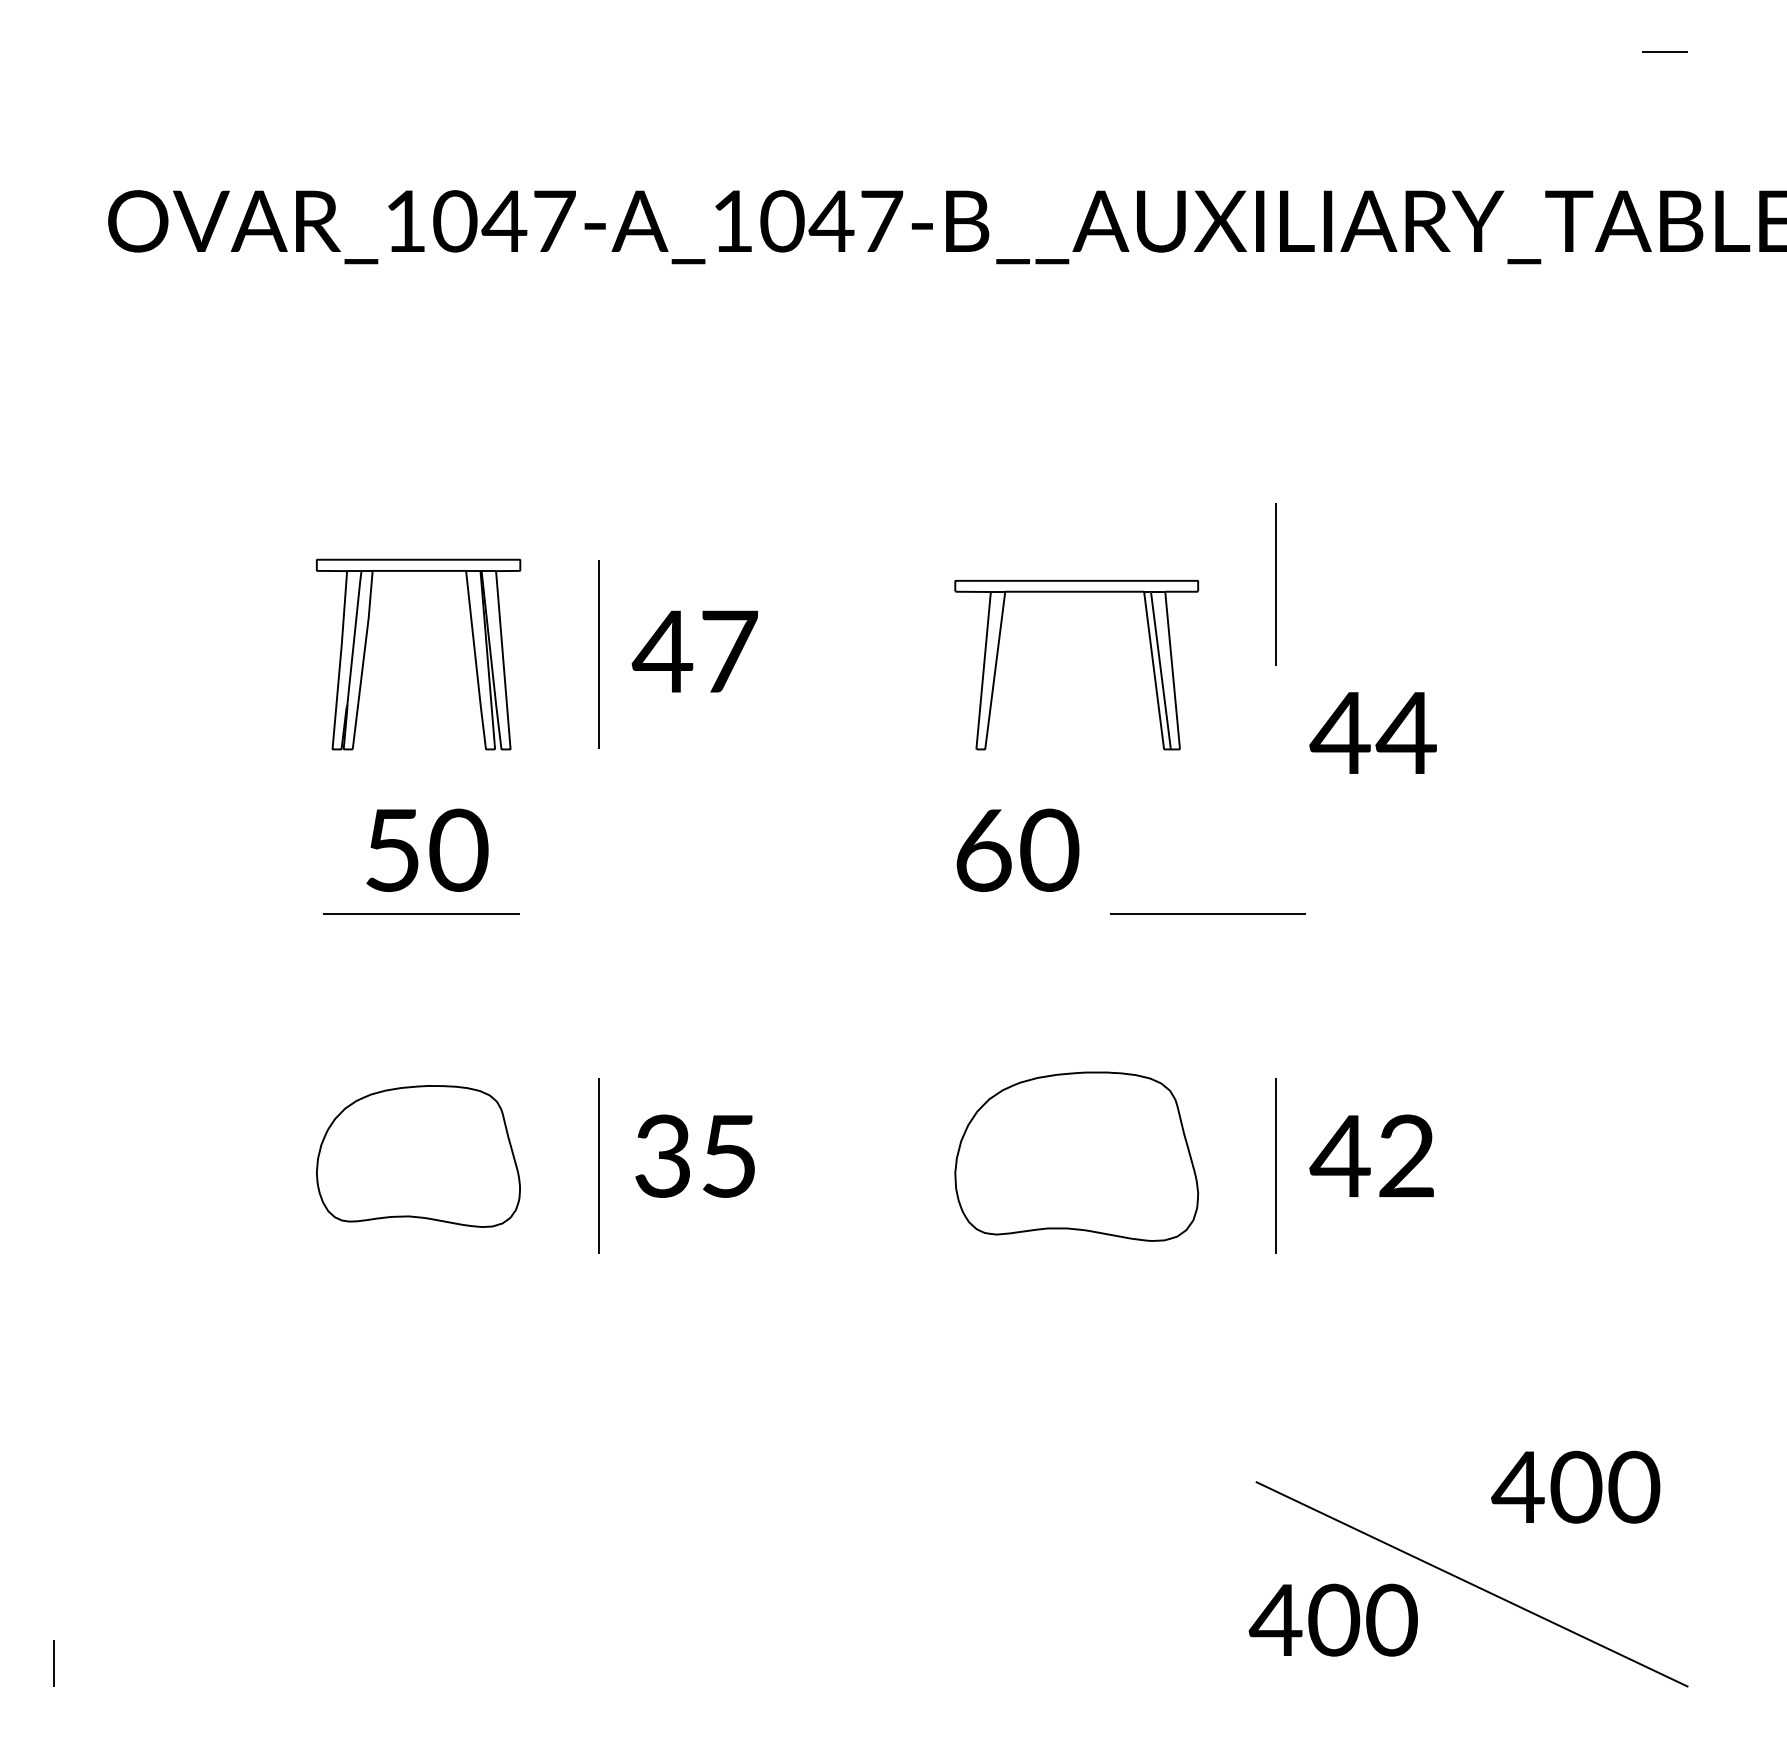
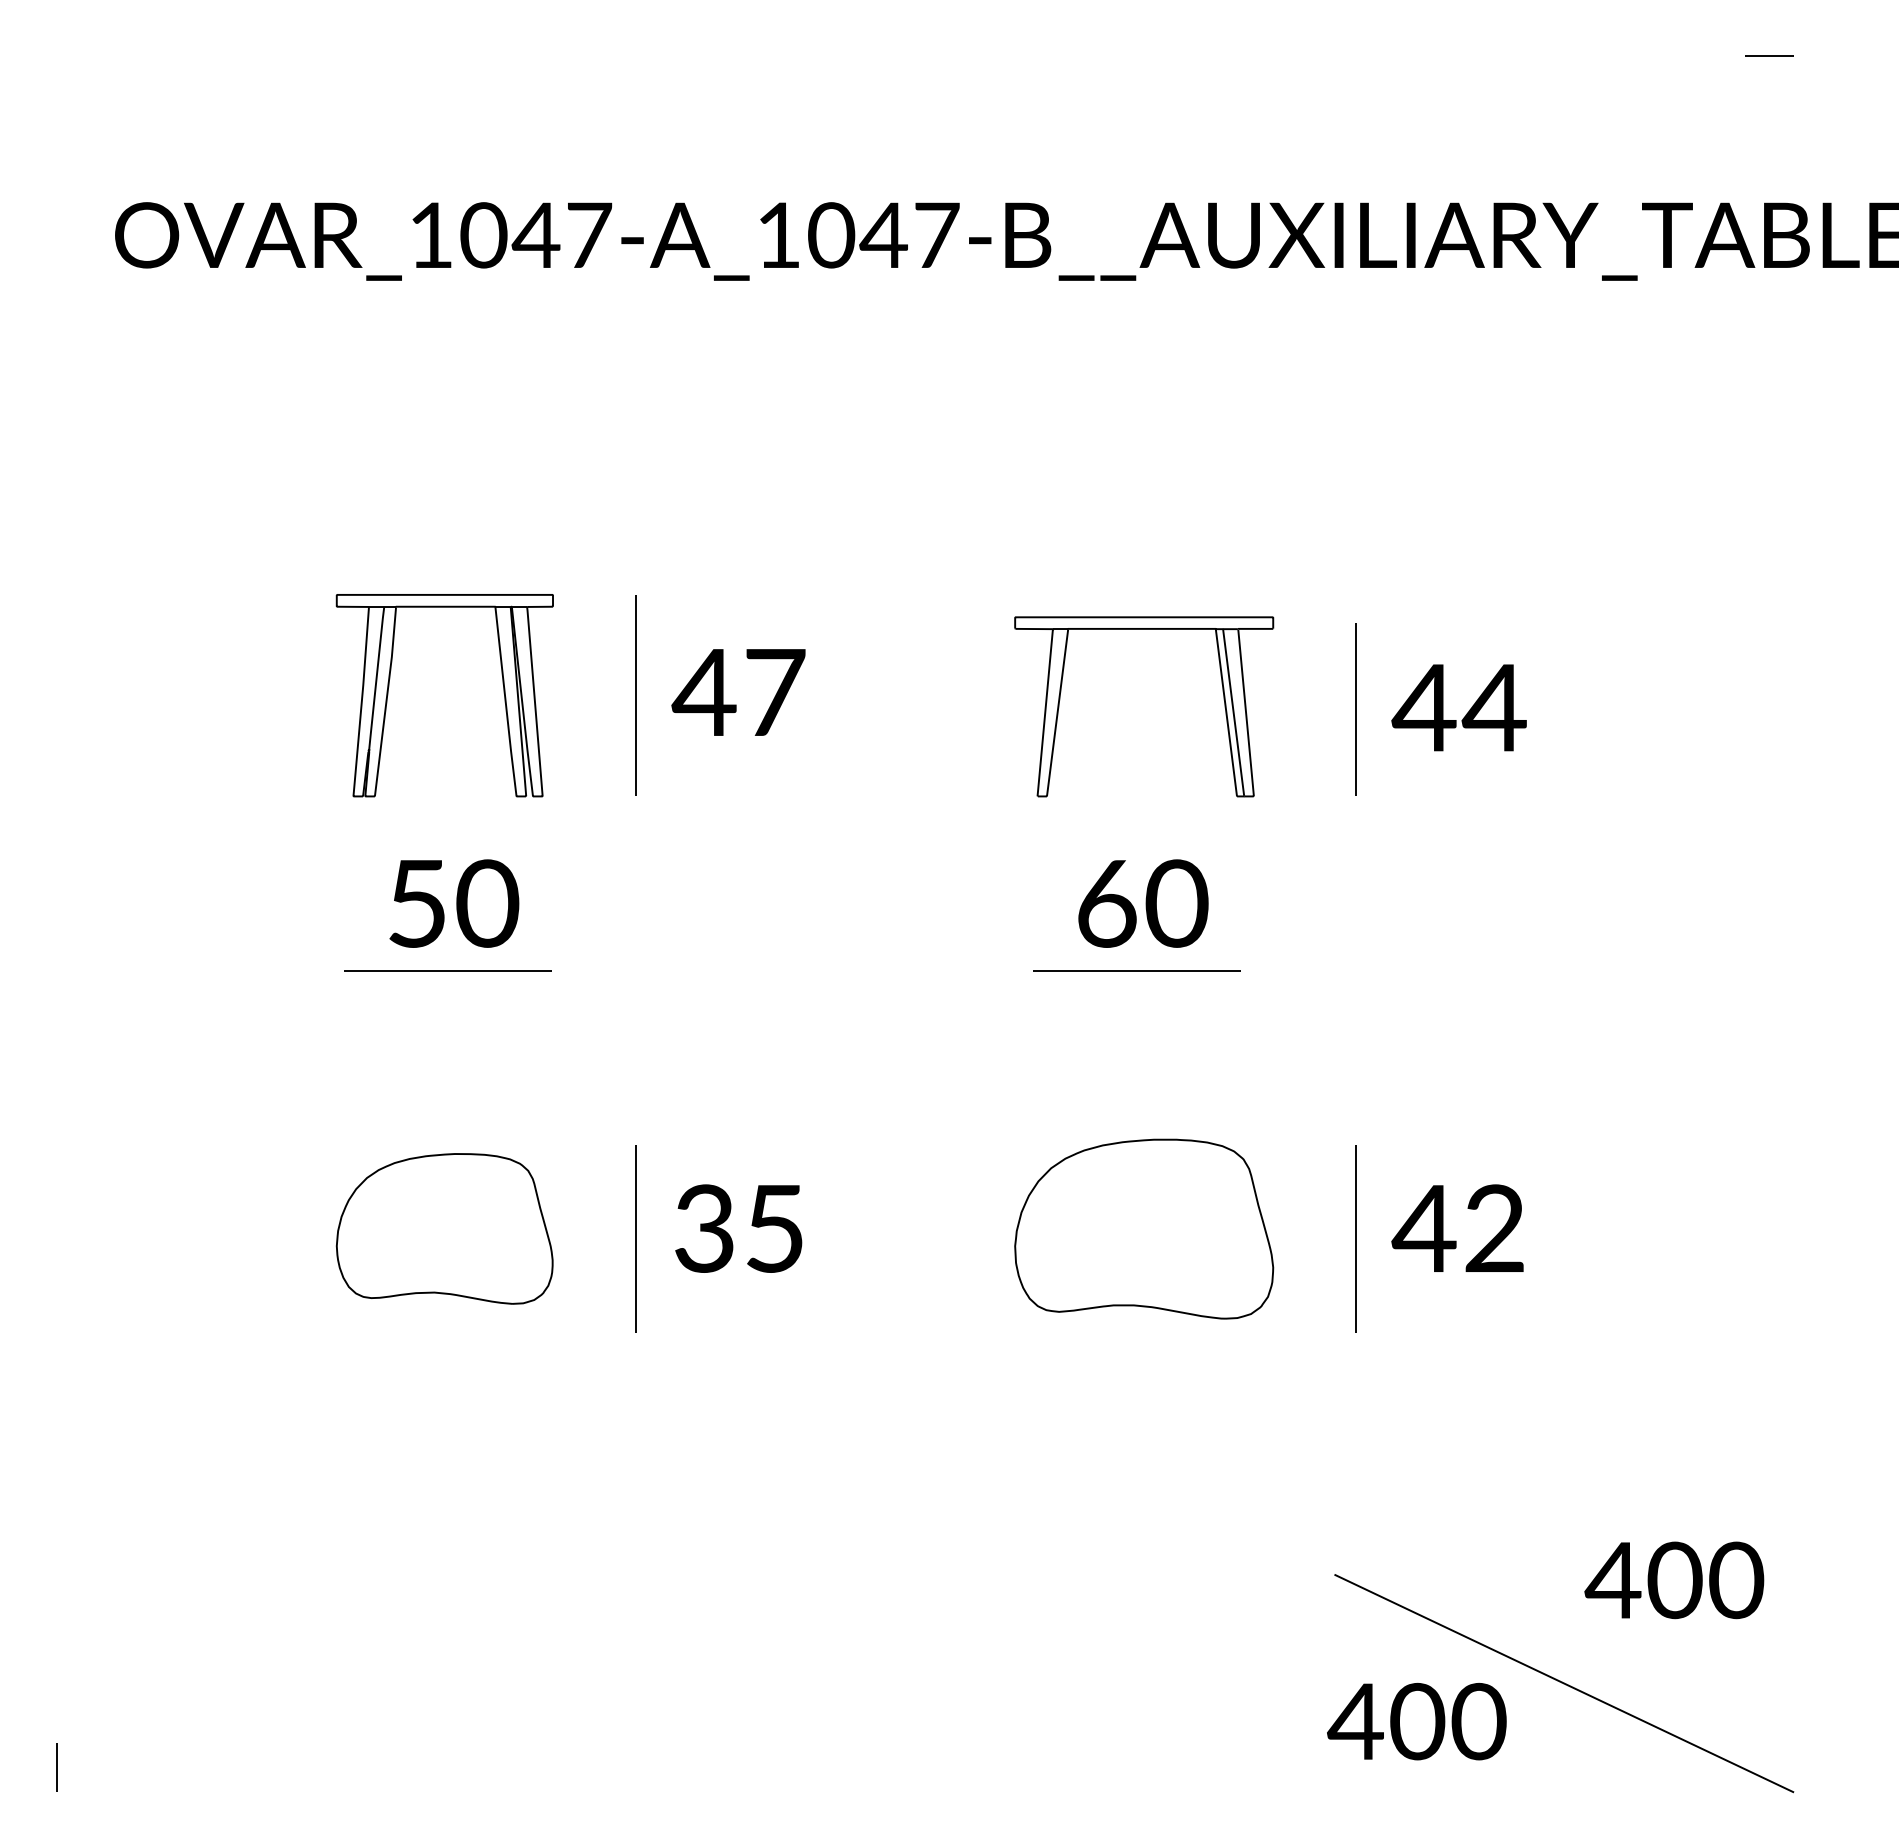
line: (1275, 584) -> (1355, 709), moved
text: (1372, 732) -> (1458, 707), moved
text: (1017, 849) -> (1142, 902), moved
line: (1207, 913) -> (1136, 970), moved

